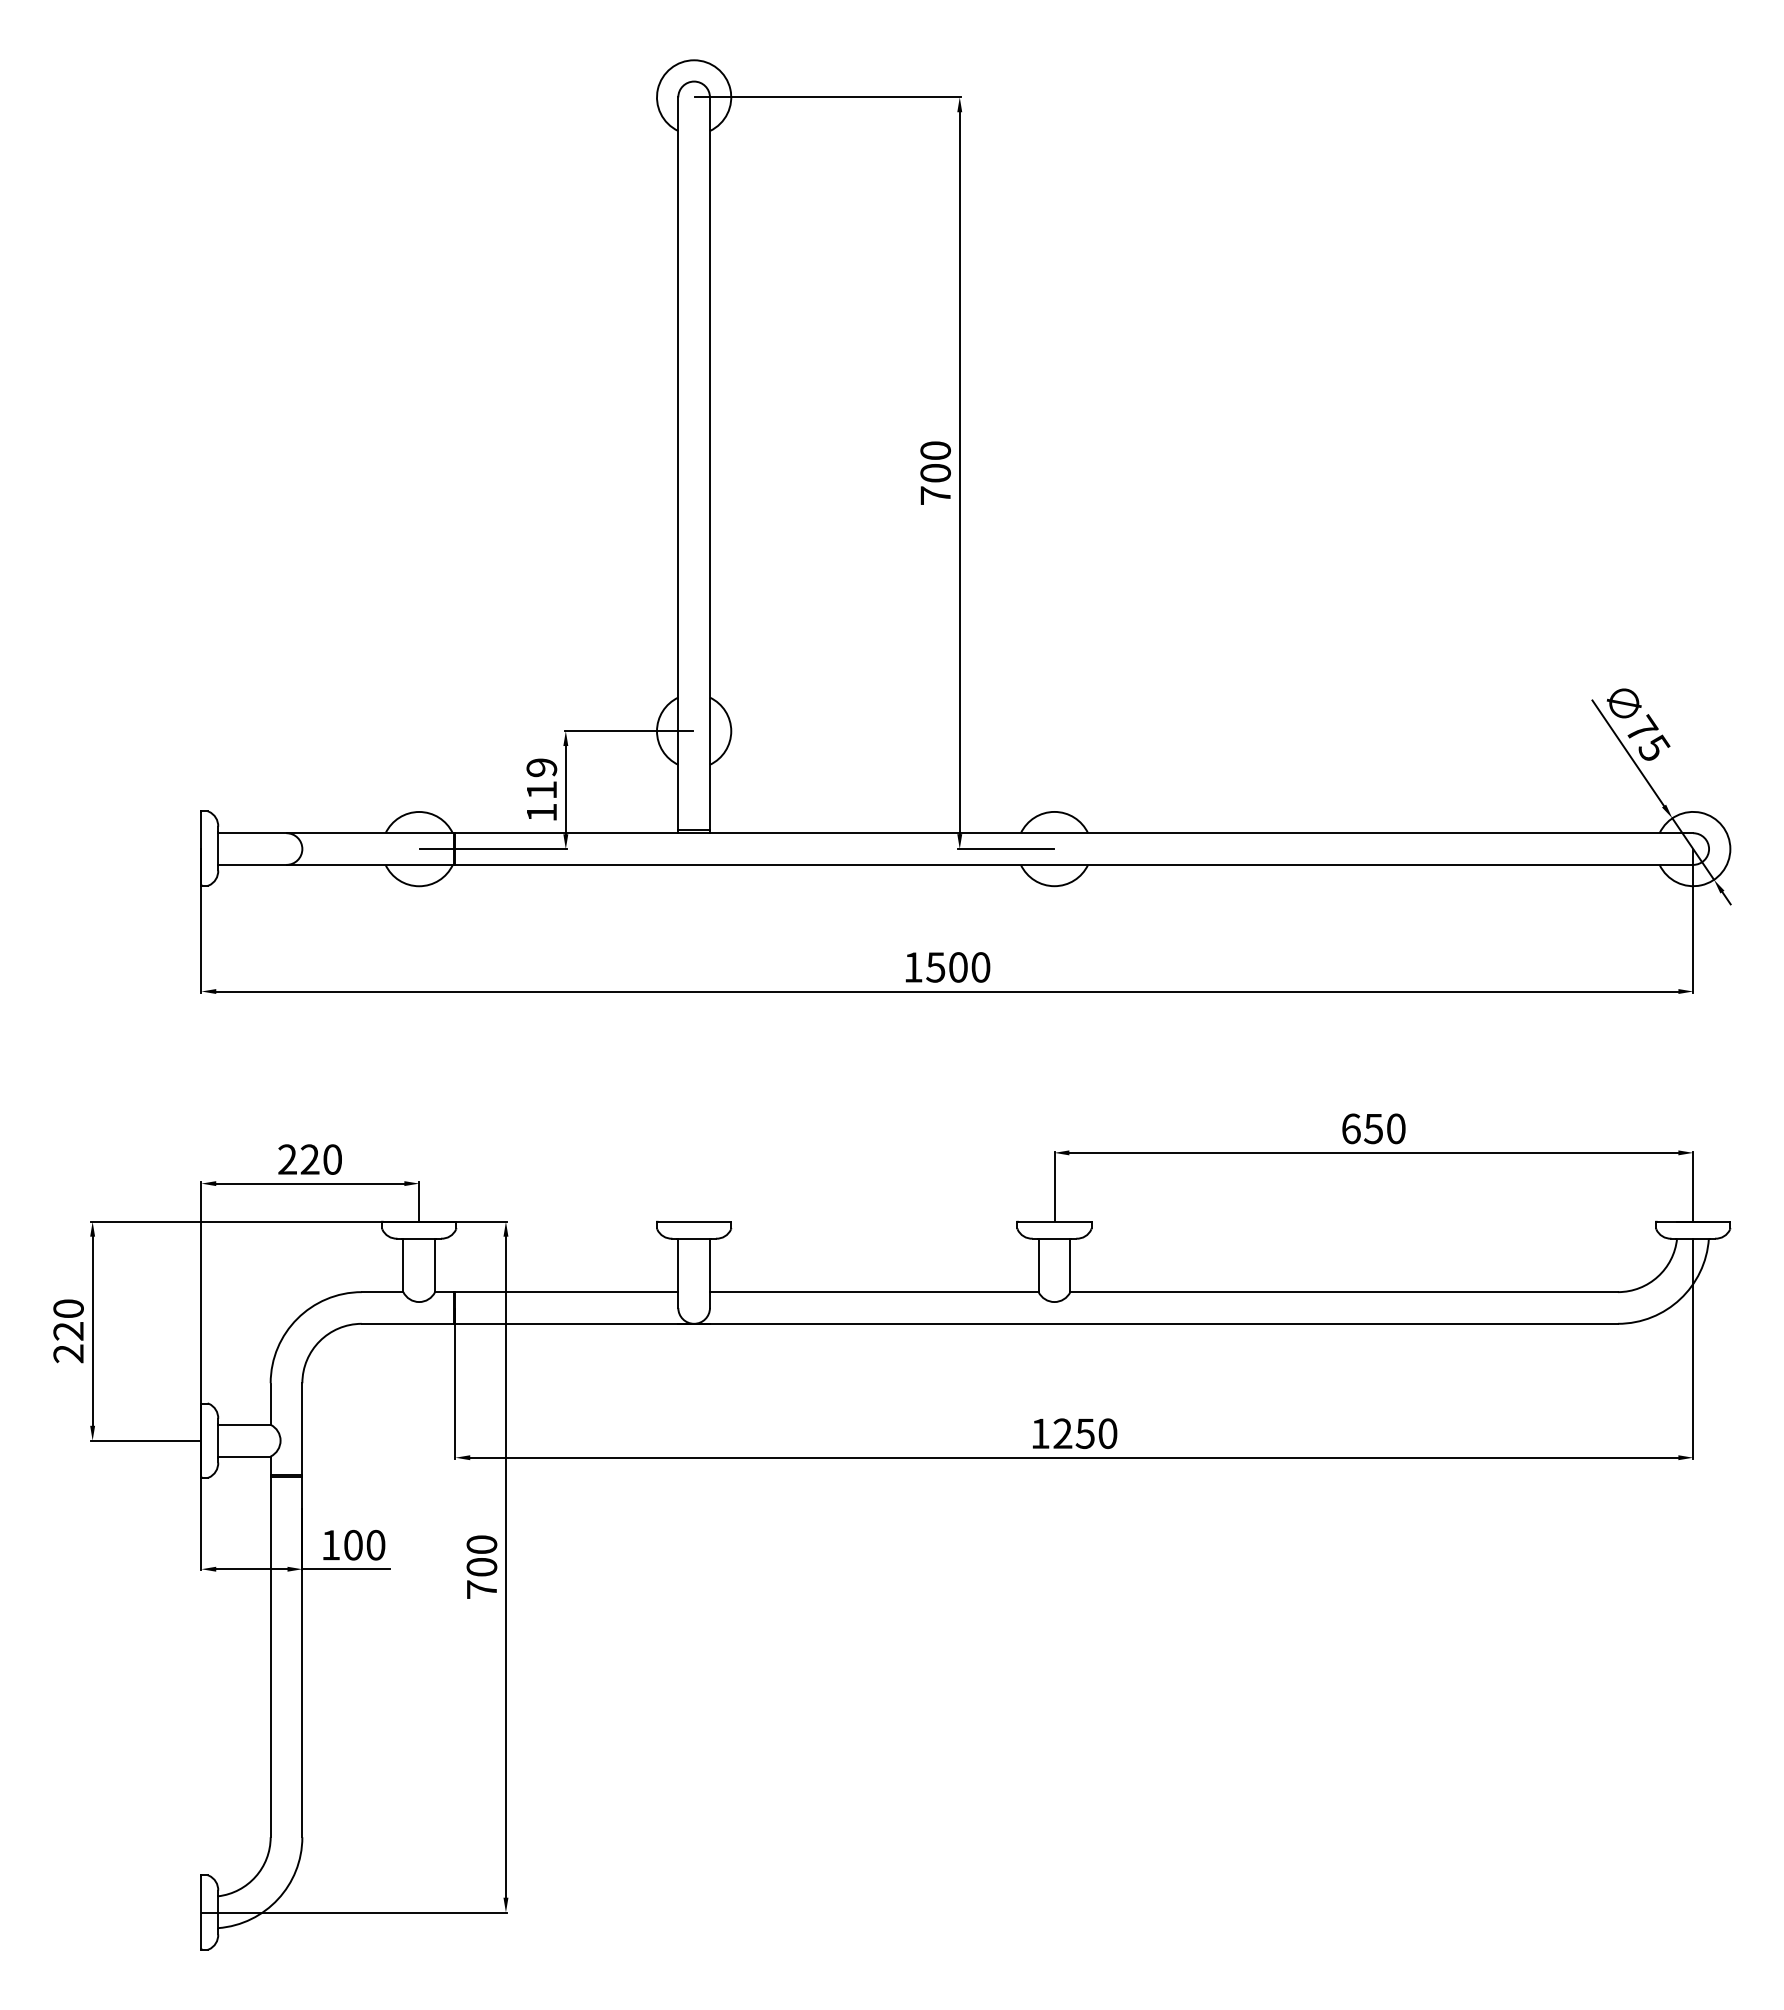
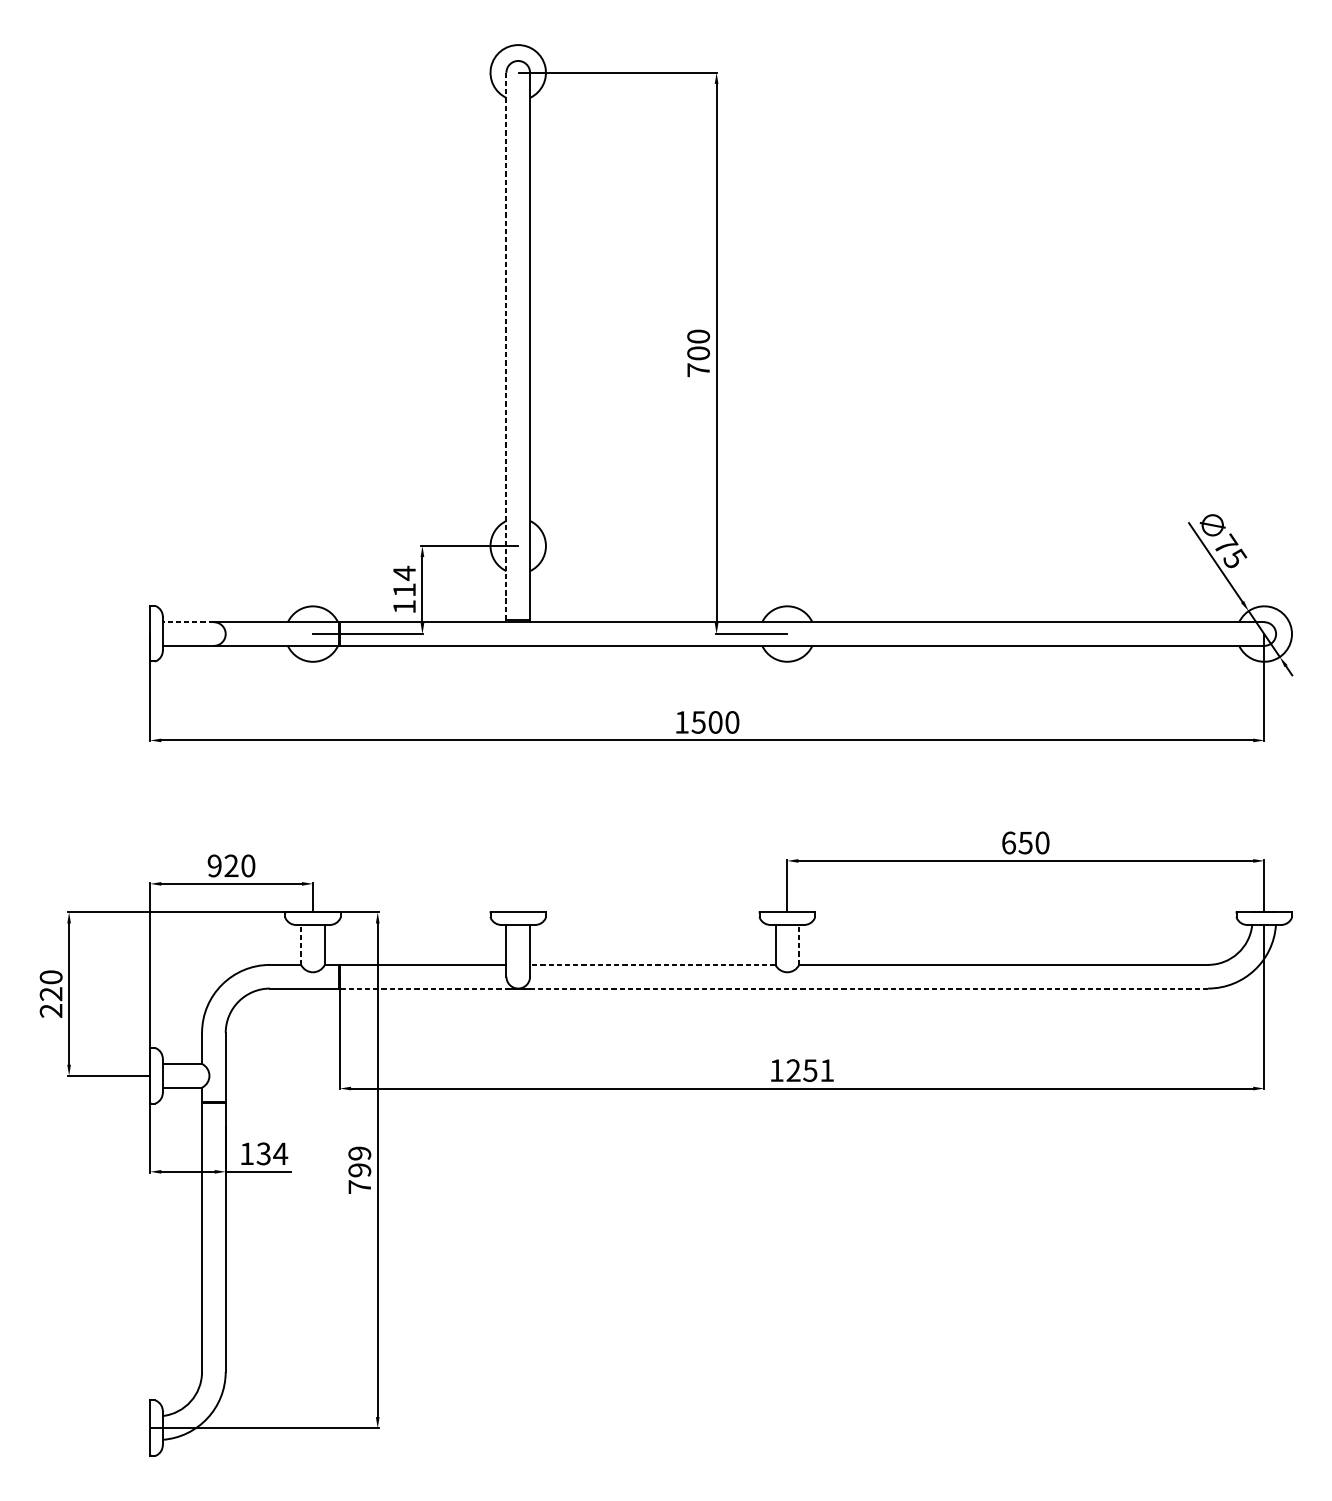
line: (678, 465) -> (506, 347), solid -> dashed
text: (541, 767) -> (404, 573), 119 -> 114
line: (251, 833) -> (187, 622), solid -> dashed
text: (287, 1159) -> (214, 865), 220 -> 920
line: (403, 1265) -> (301, 945), solid -> dashed
line: (1070, 1265) -> (799, 945), solid -> dashed
line: (873, 1292) -> (652, 965), solid -> dashed
line: (1035, 1323) -> (773, 988), solid -> dashed
text: (1107, 1433) -> (826, 1070), 1250 -> 1251
text: (364, 1544) -> (272, 1153), 100 -> 134
text: (481, 1555) -> (359, 1161), 700 -> 799

